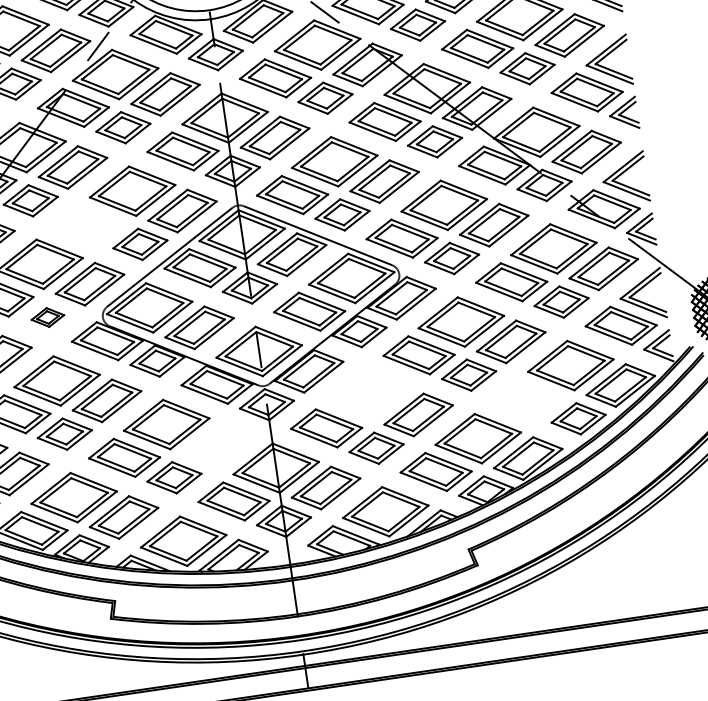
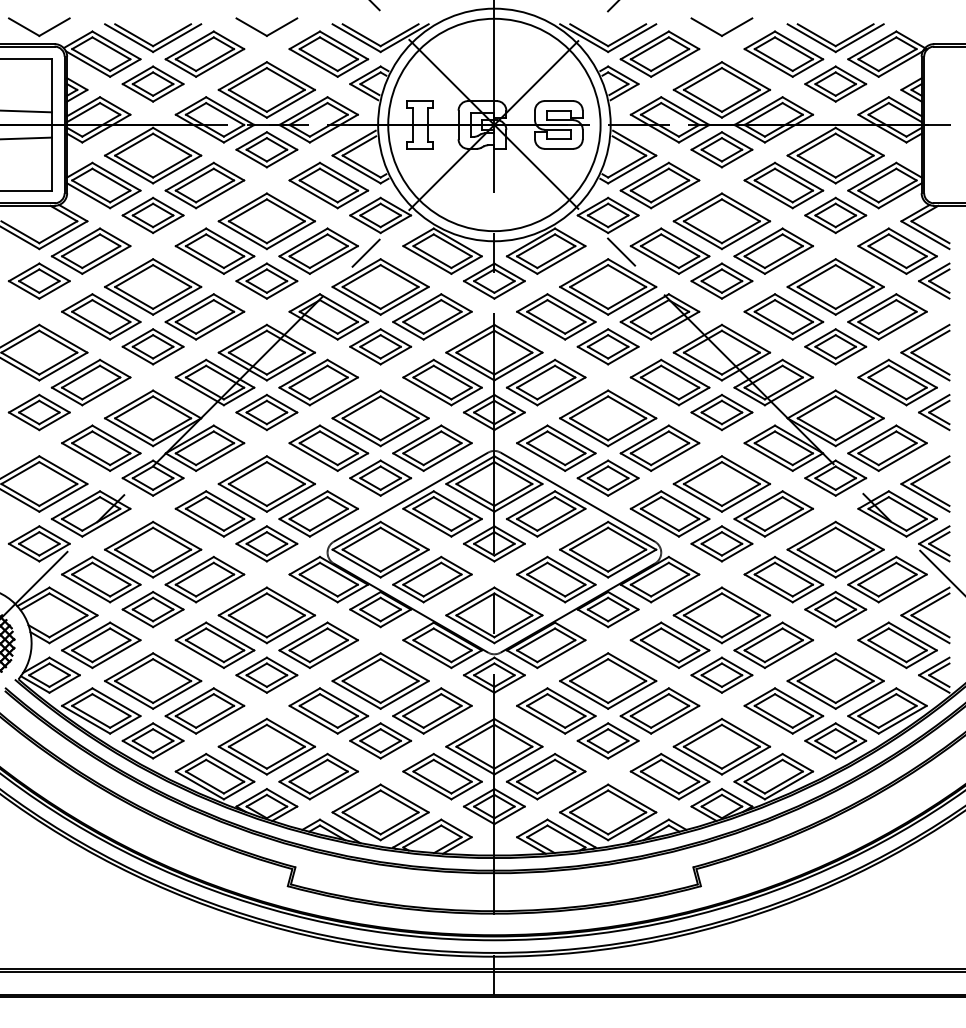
part: (90, 223) -> (328, 447), added
part: (47, 317) -> (266, 543), size x1.67
part: (369, 394) -> (608, 680), added
part: (528, 398) -> (783, 710), added
part: (216, 444) -> (432, 710), added

